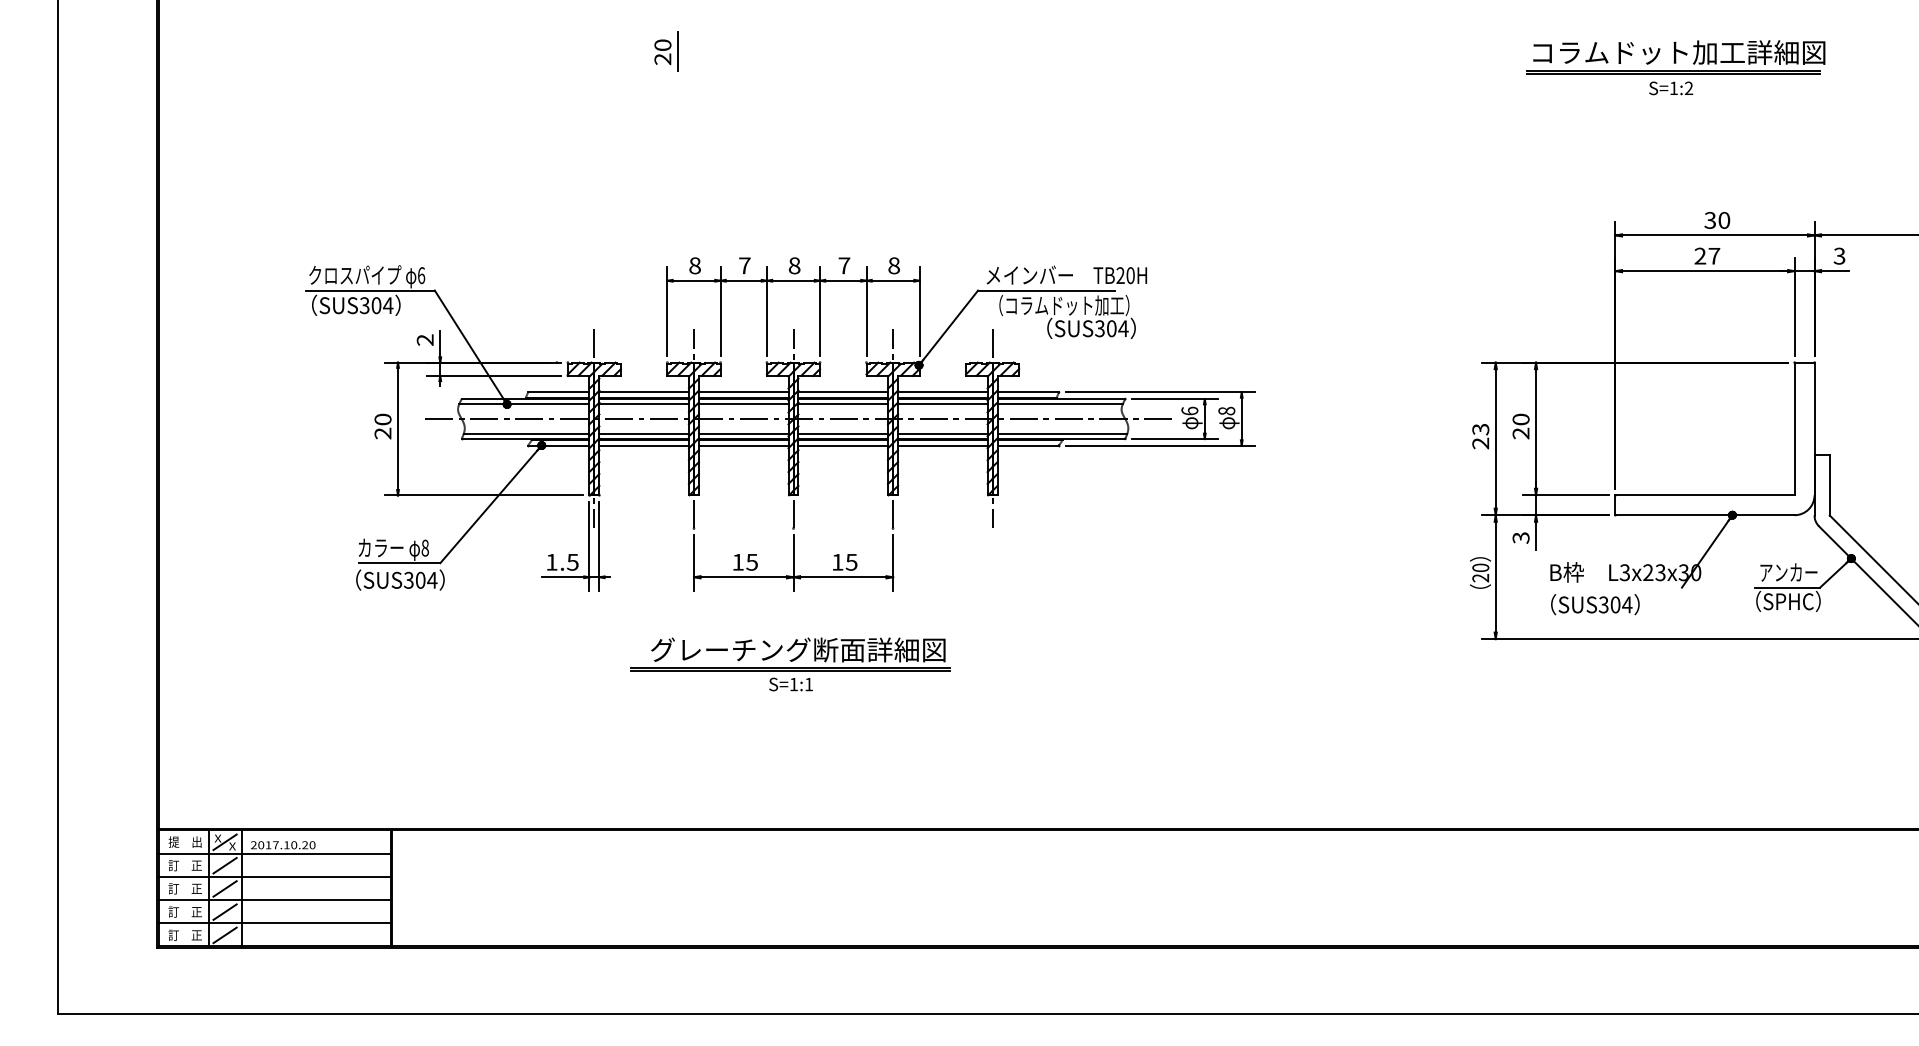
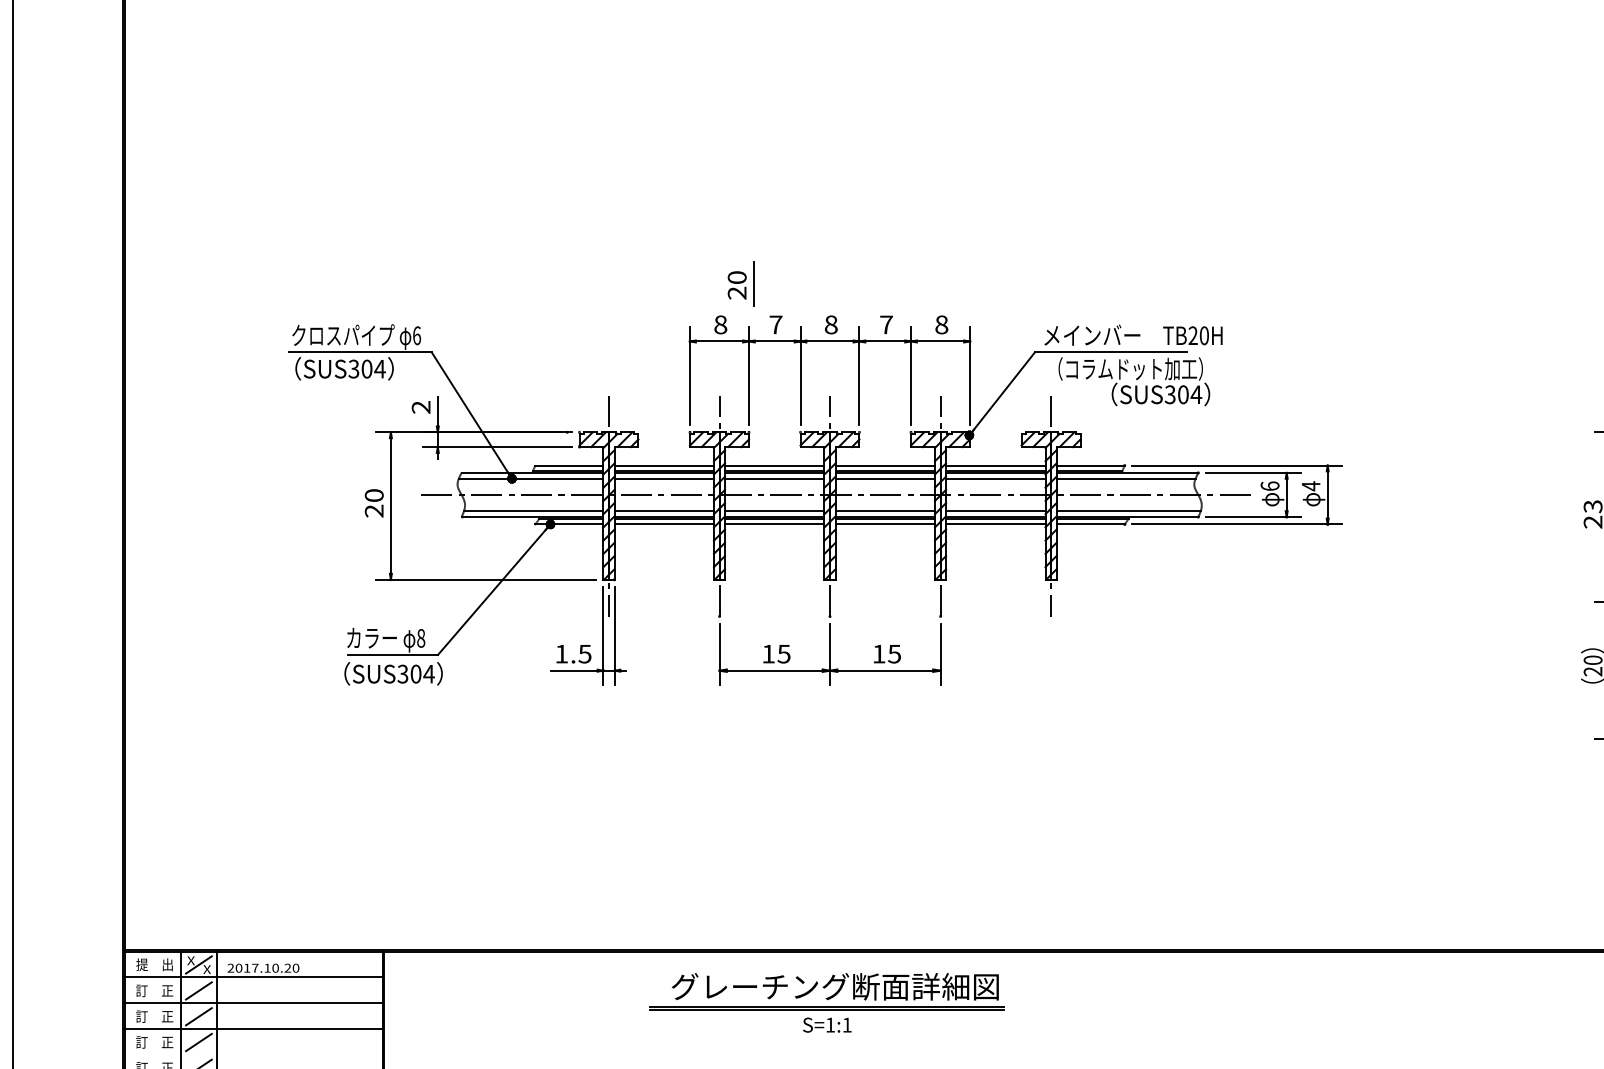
part: (666, 51) -> (741, 284), moved
text: (1226, 410) -> (1310, 485), 8 -> 4
part: (790, 664) -> (826, 1002), moved
line: (274, 923) -> (253, 1055), removed

